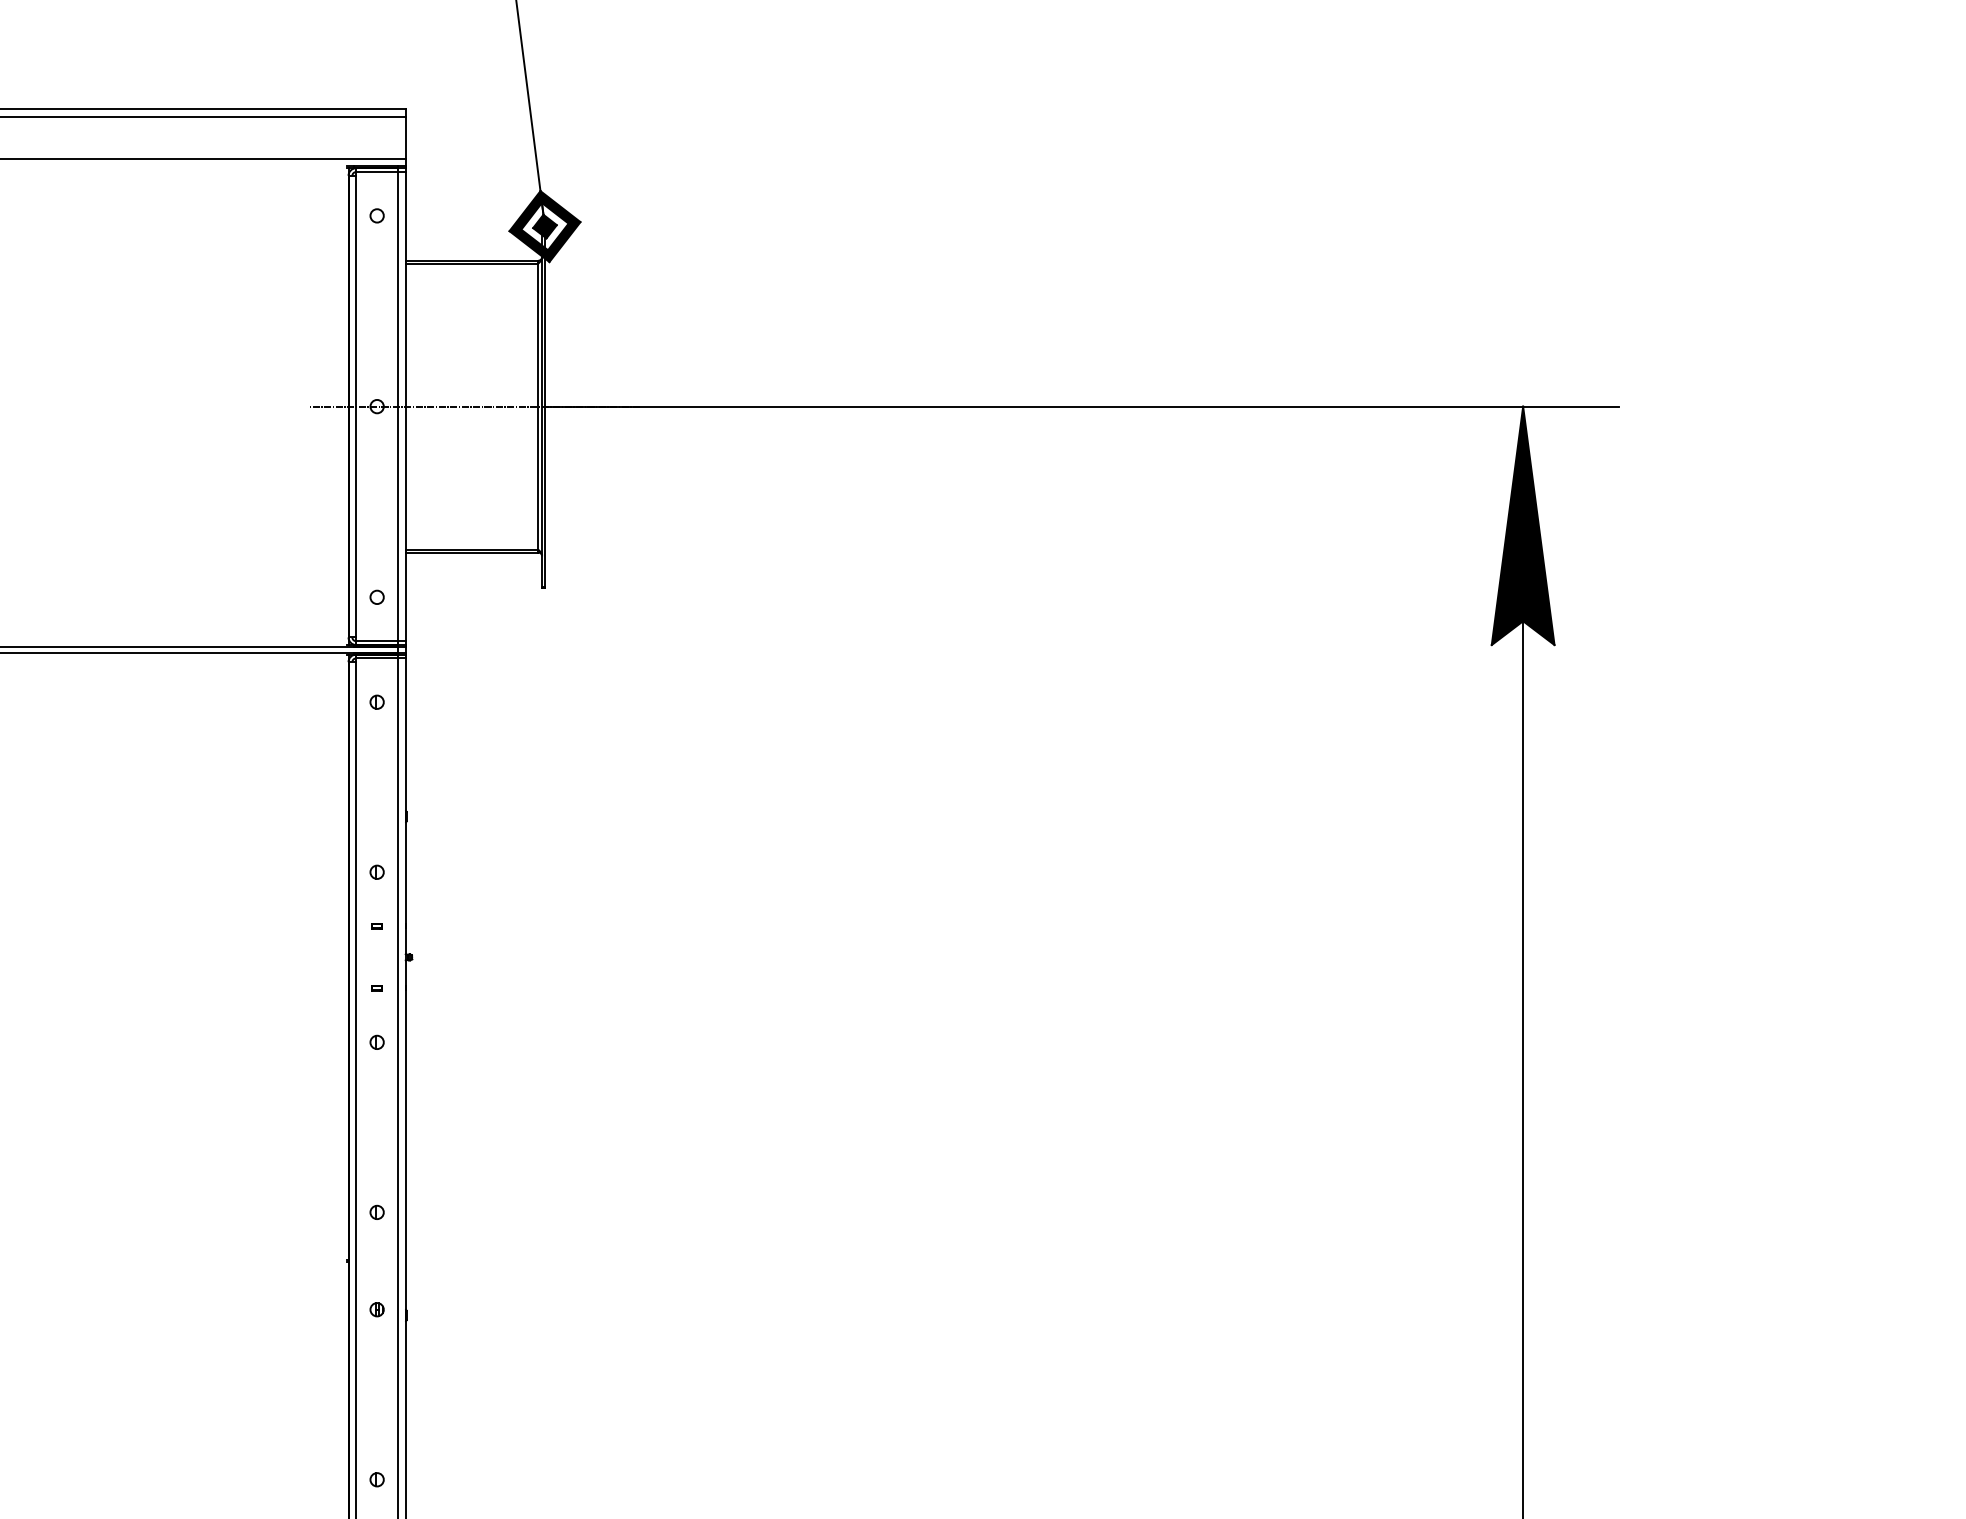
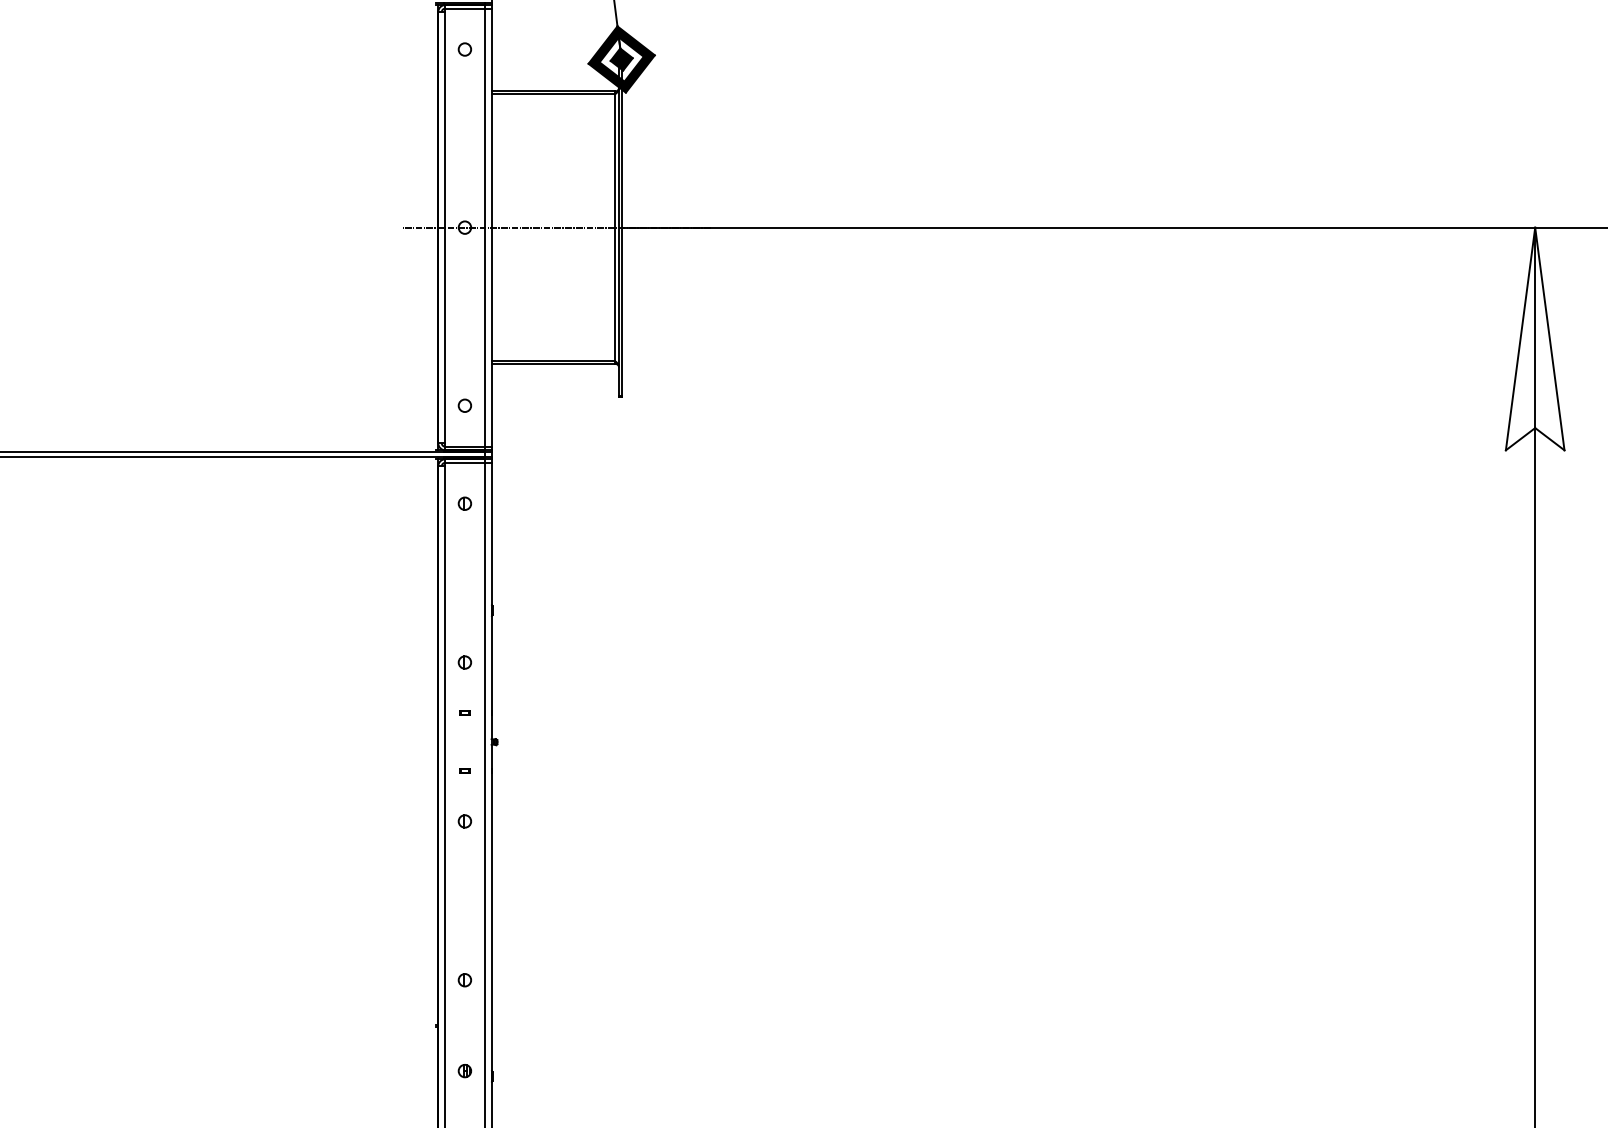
fill: (1522, 525) -> (1534, 338), removed

